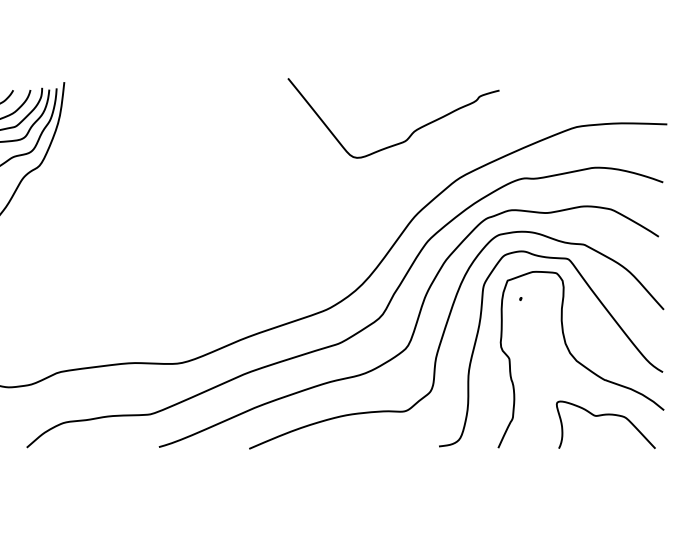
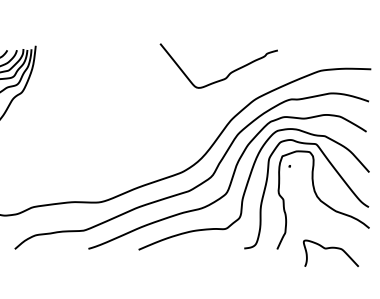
curve: (601, 417) -> (328, 249), moved

